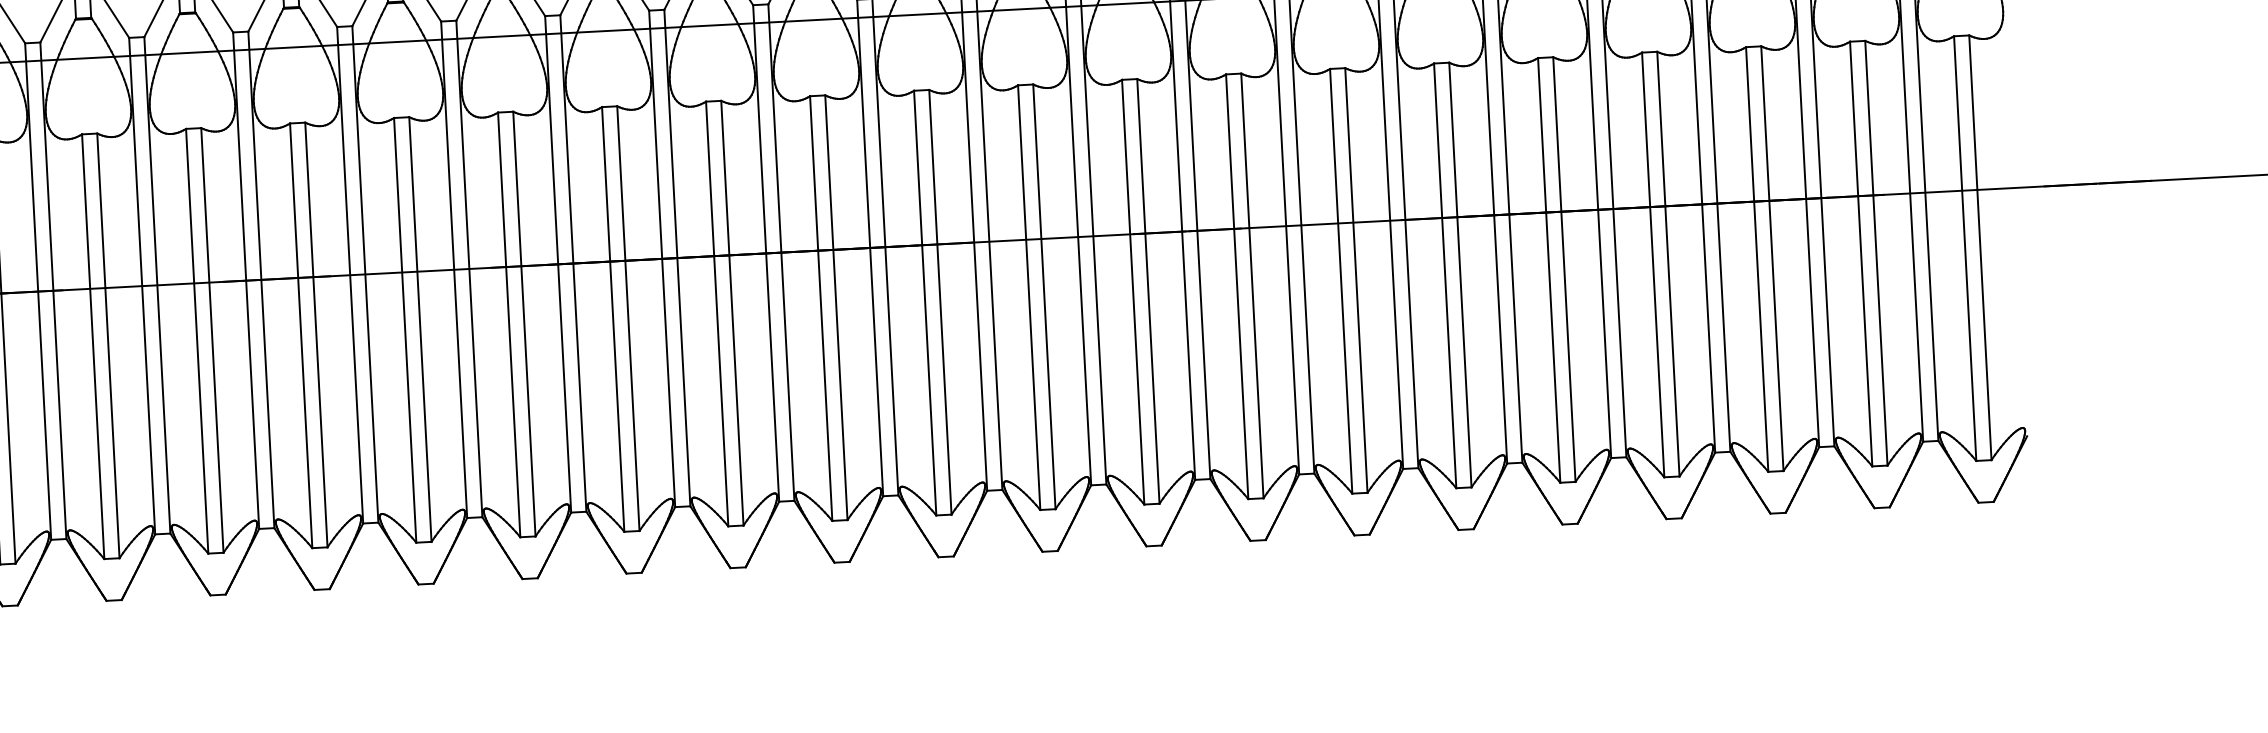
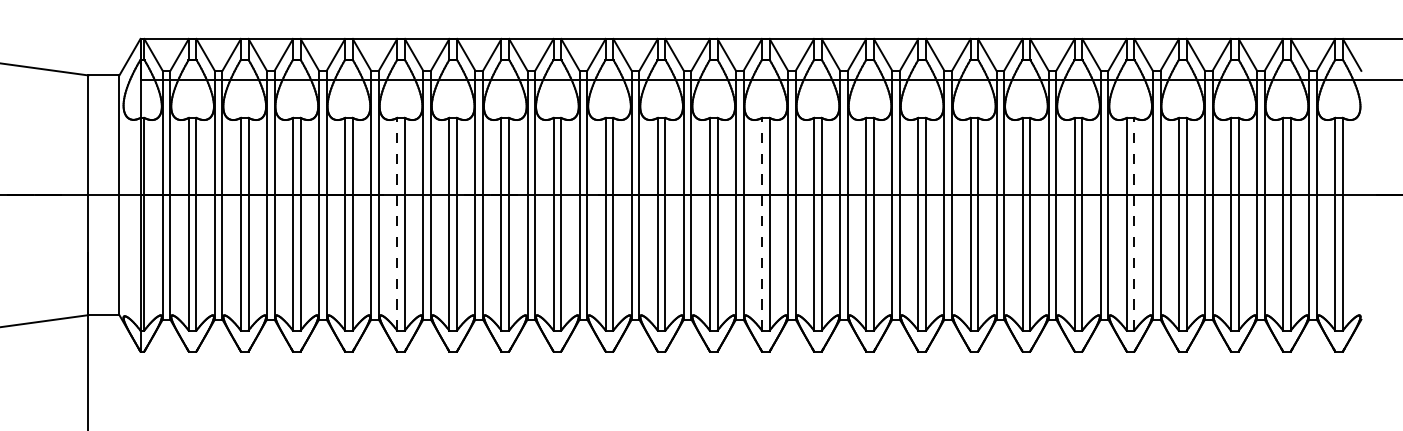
line: (1564, 268) -> (1134, 223), solid -> dashed
line: (822, 306) -> (762, 223), solid -> dashed
line: (93, 345) -> (397, 223), solid -> dashed

